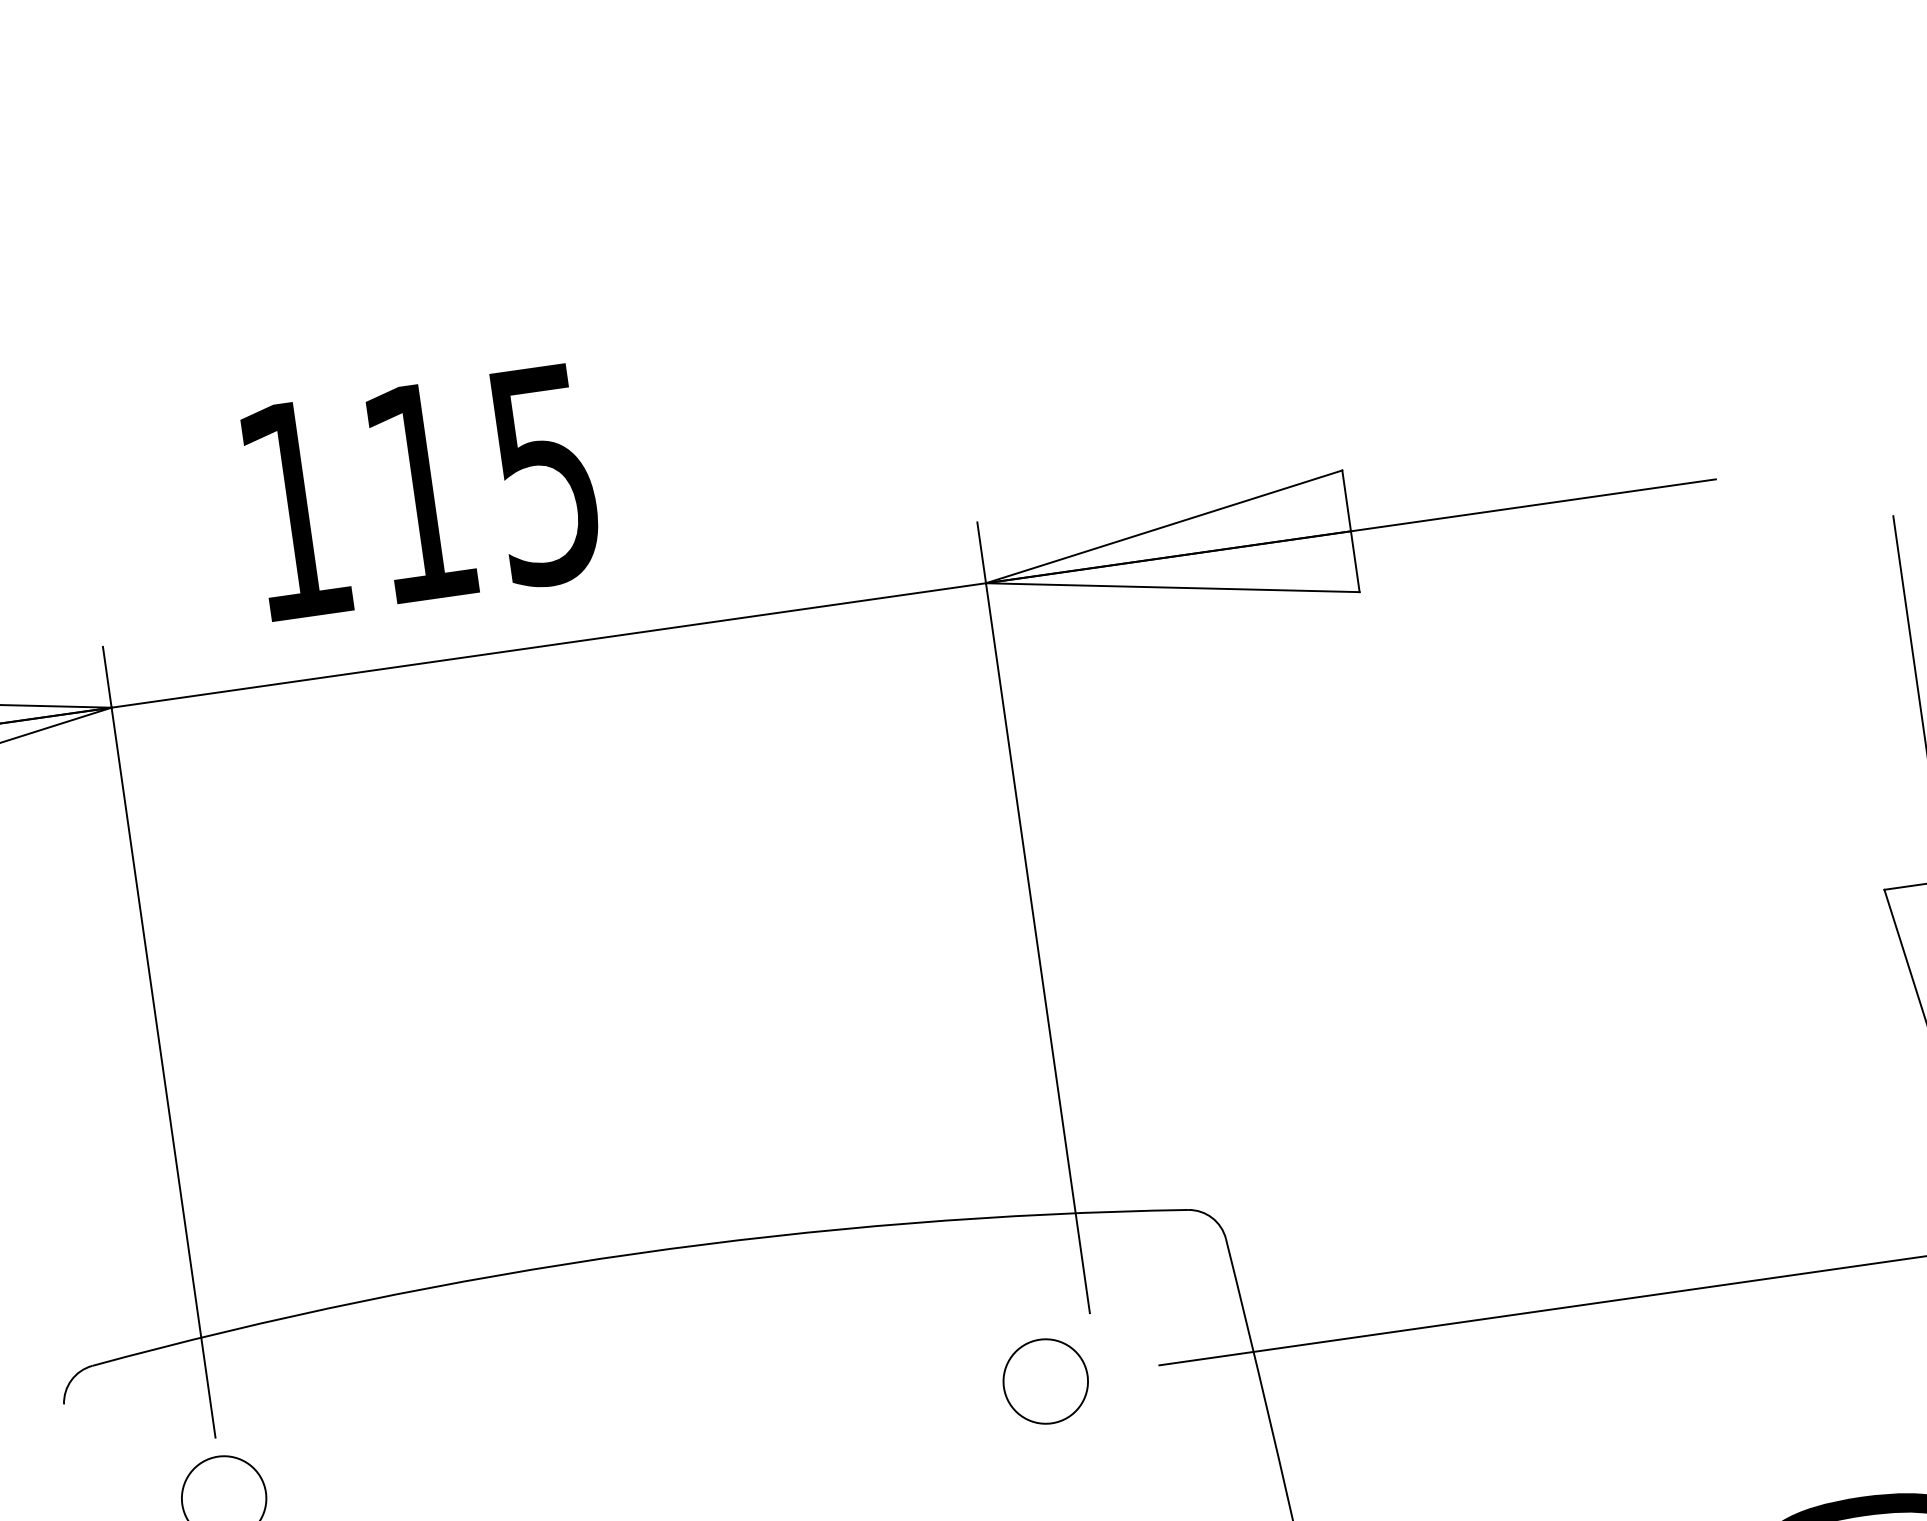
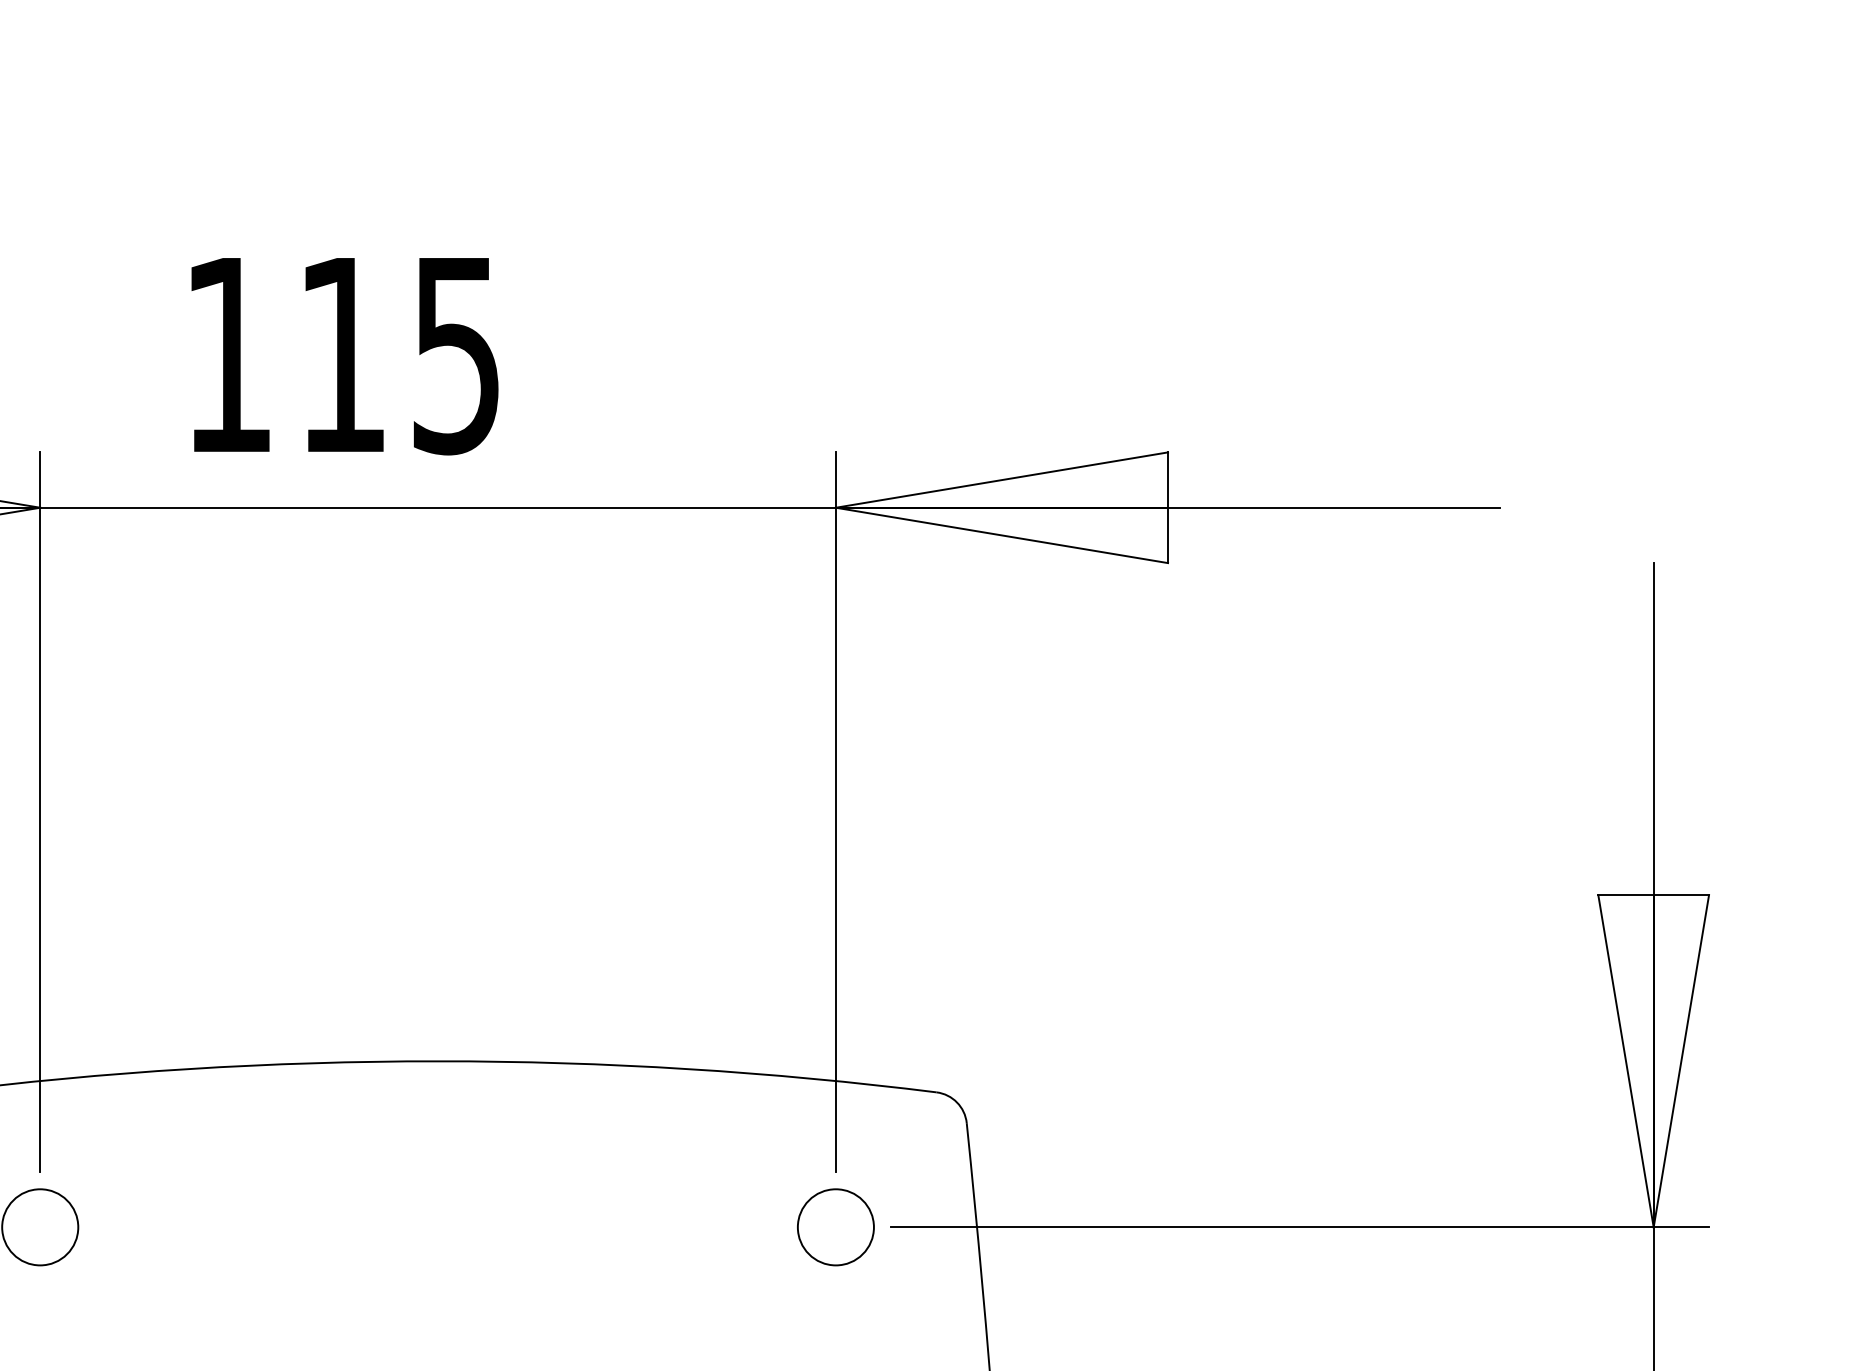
circle: (1045, 1381) -> (835, 1227), moved

